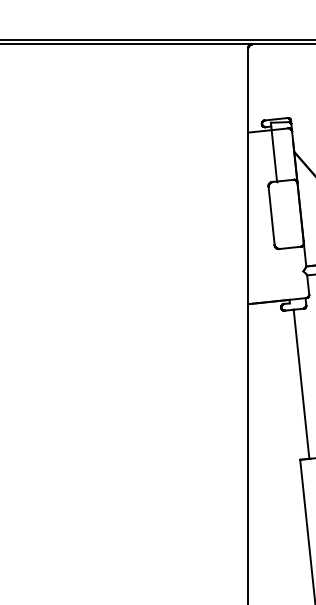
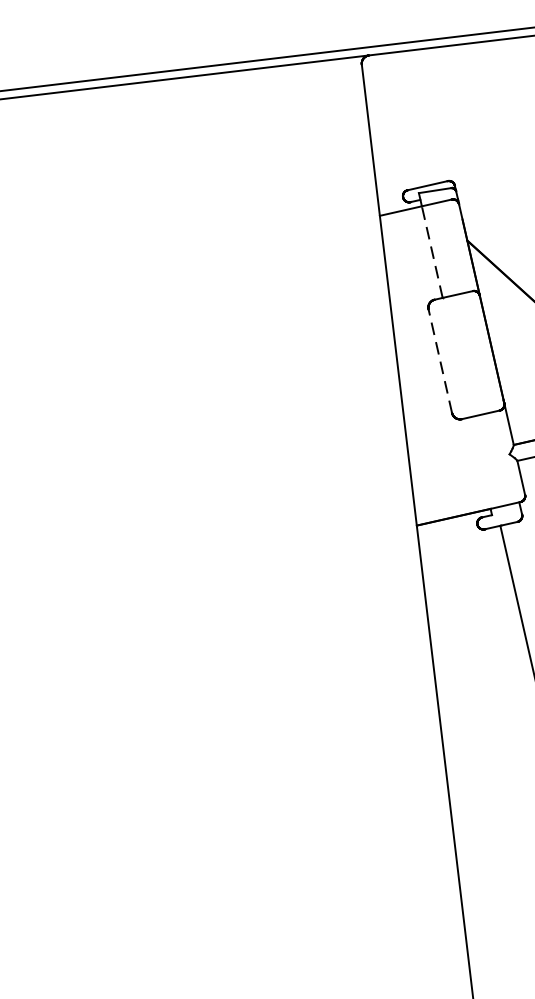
line: (274, 155) -> (432, 251), solid -> dashed
line: (271, 215) -> (439, 360), solid -> dashed

